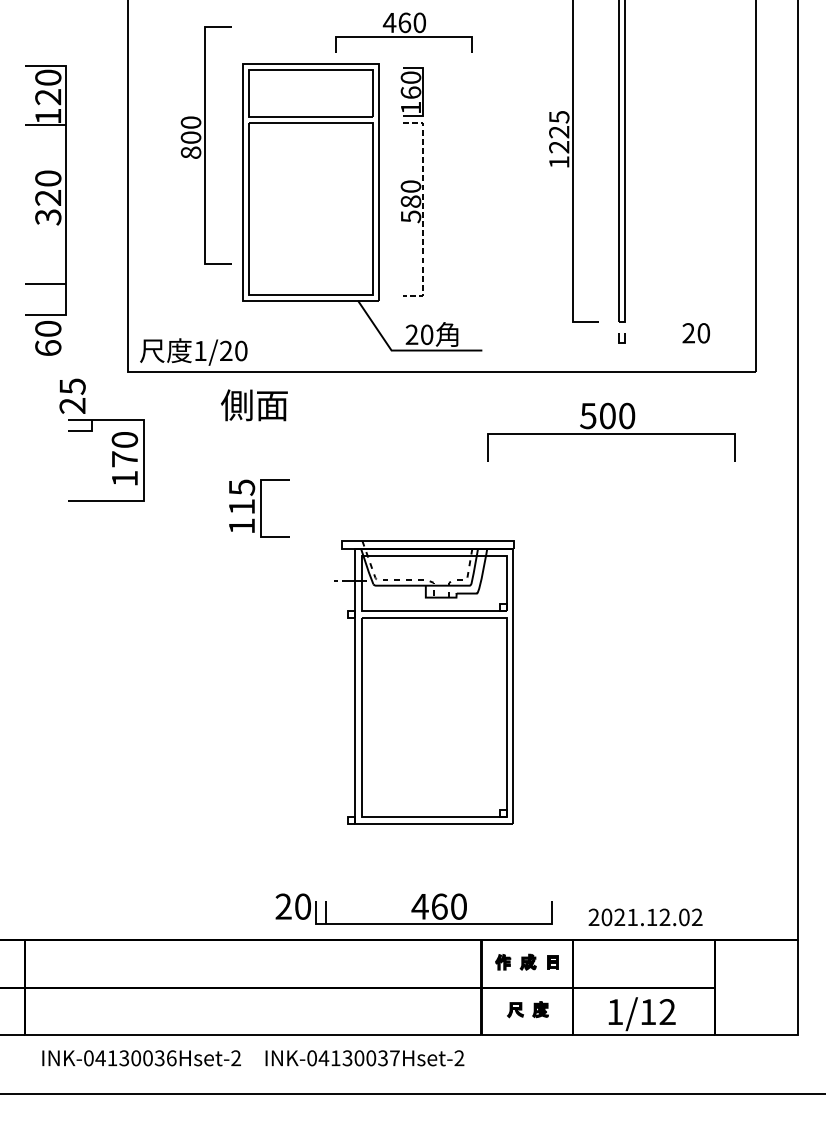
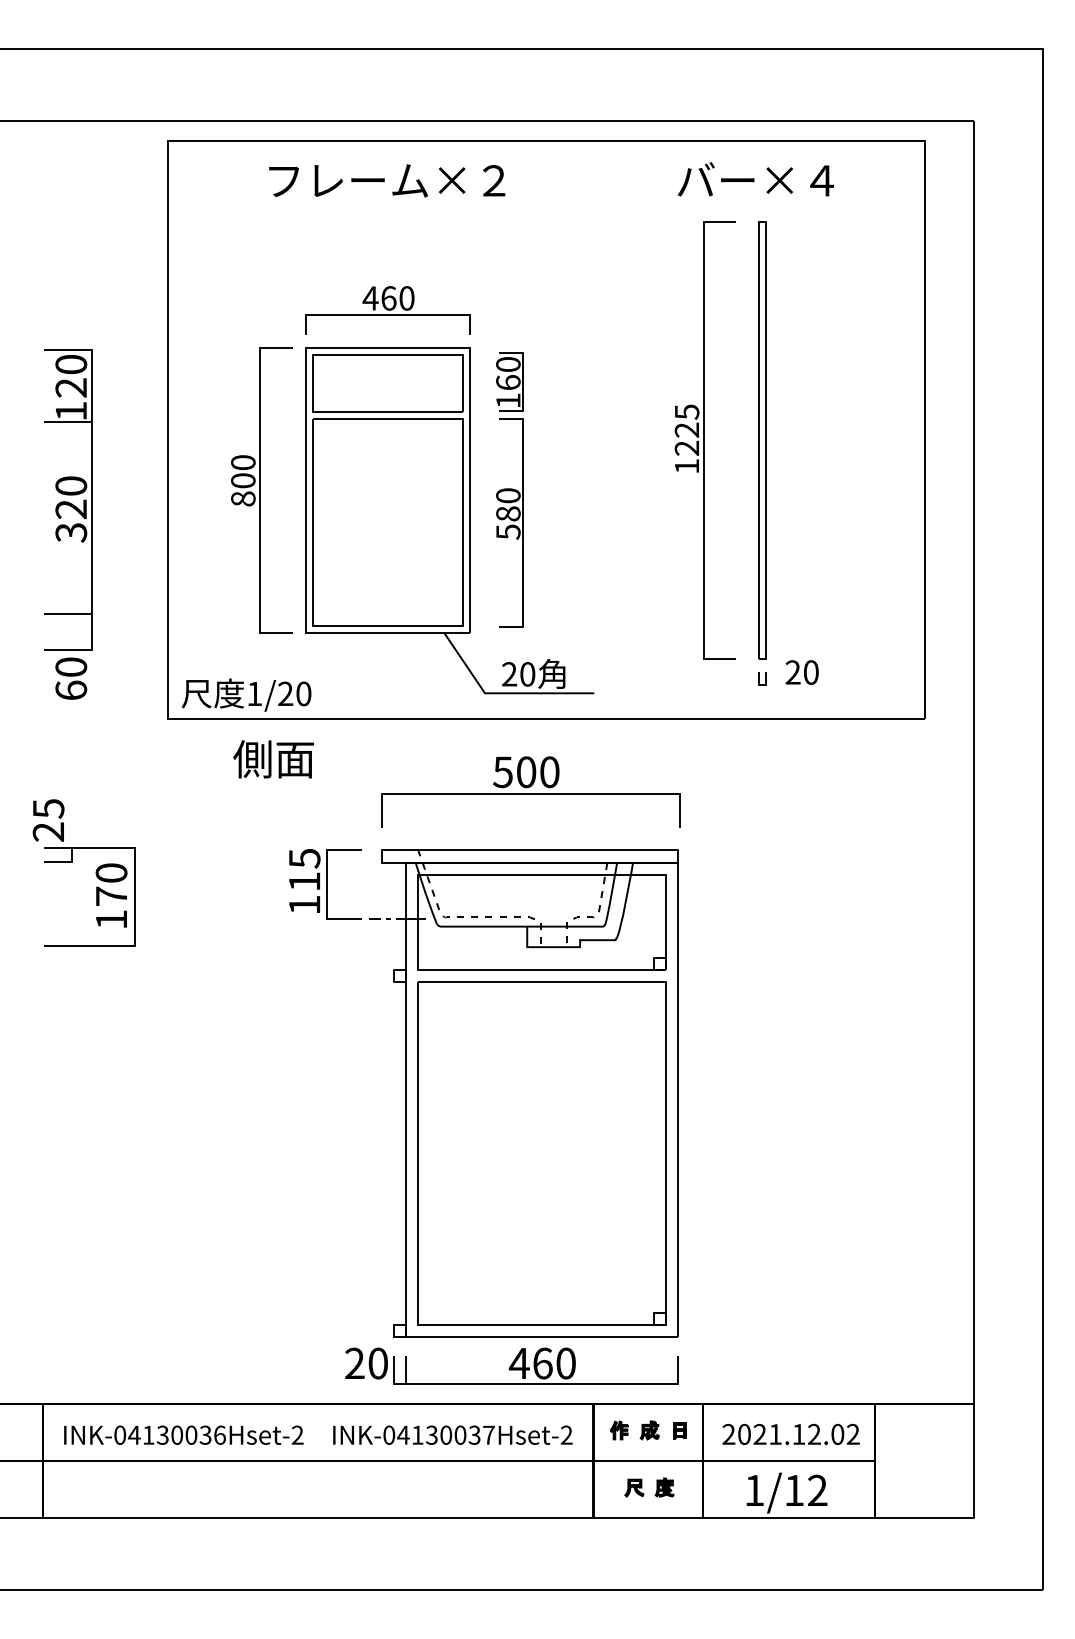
part: (403, 32) -> (387, 310), moved
part: (206, 145) -> (261, 490), moved
line: (423, 209) -> (523, 523), dashed -> solid
text: (695, 333) -> (801, 672), moved
text: (254, 405) -> (273, 759), moved
part: (611, 432) -> (530, 791), moved
part: (111, 439) -> (95, 872), moved
part: (423, 682) -> (523, 1093), size x1.43
text: (645, 916) -> (790, 1433), moved
text: (253, 1057) -> (318, 1434), moved

